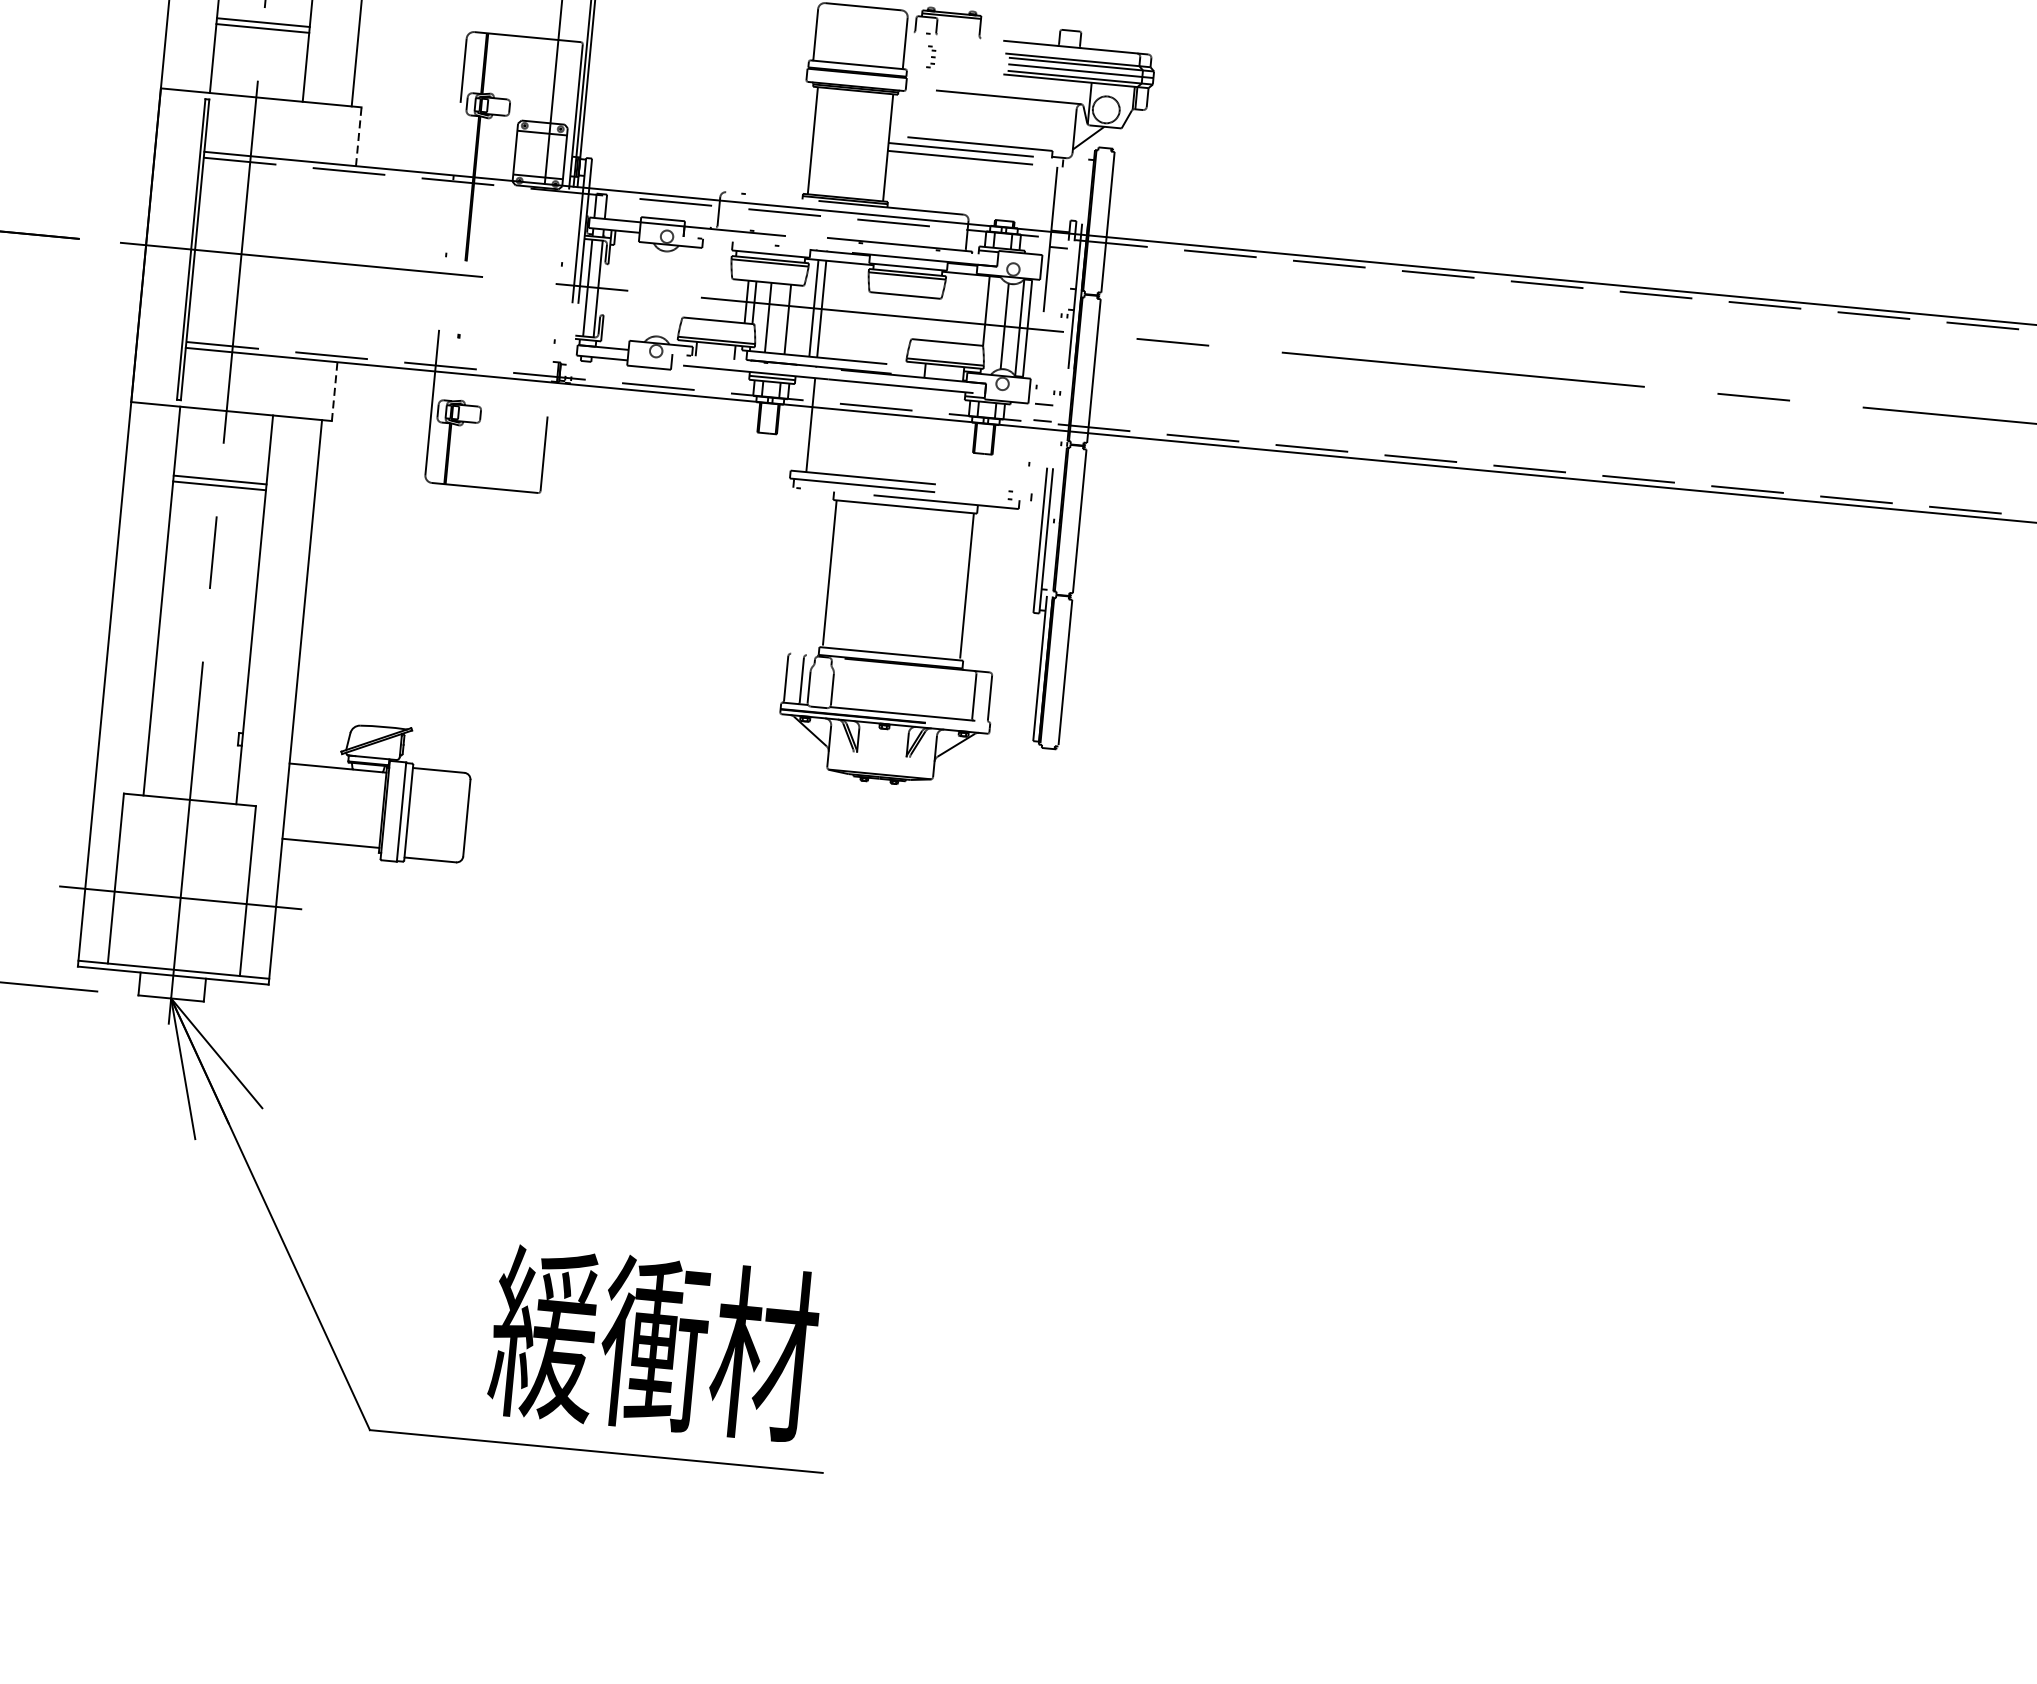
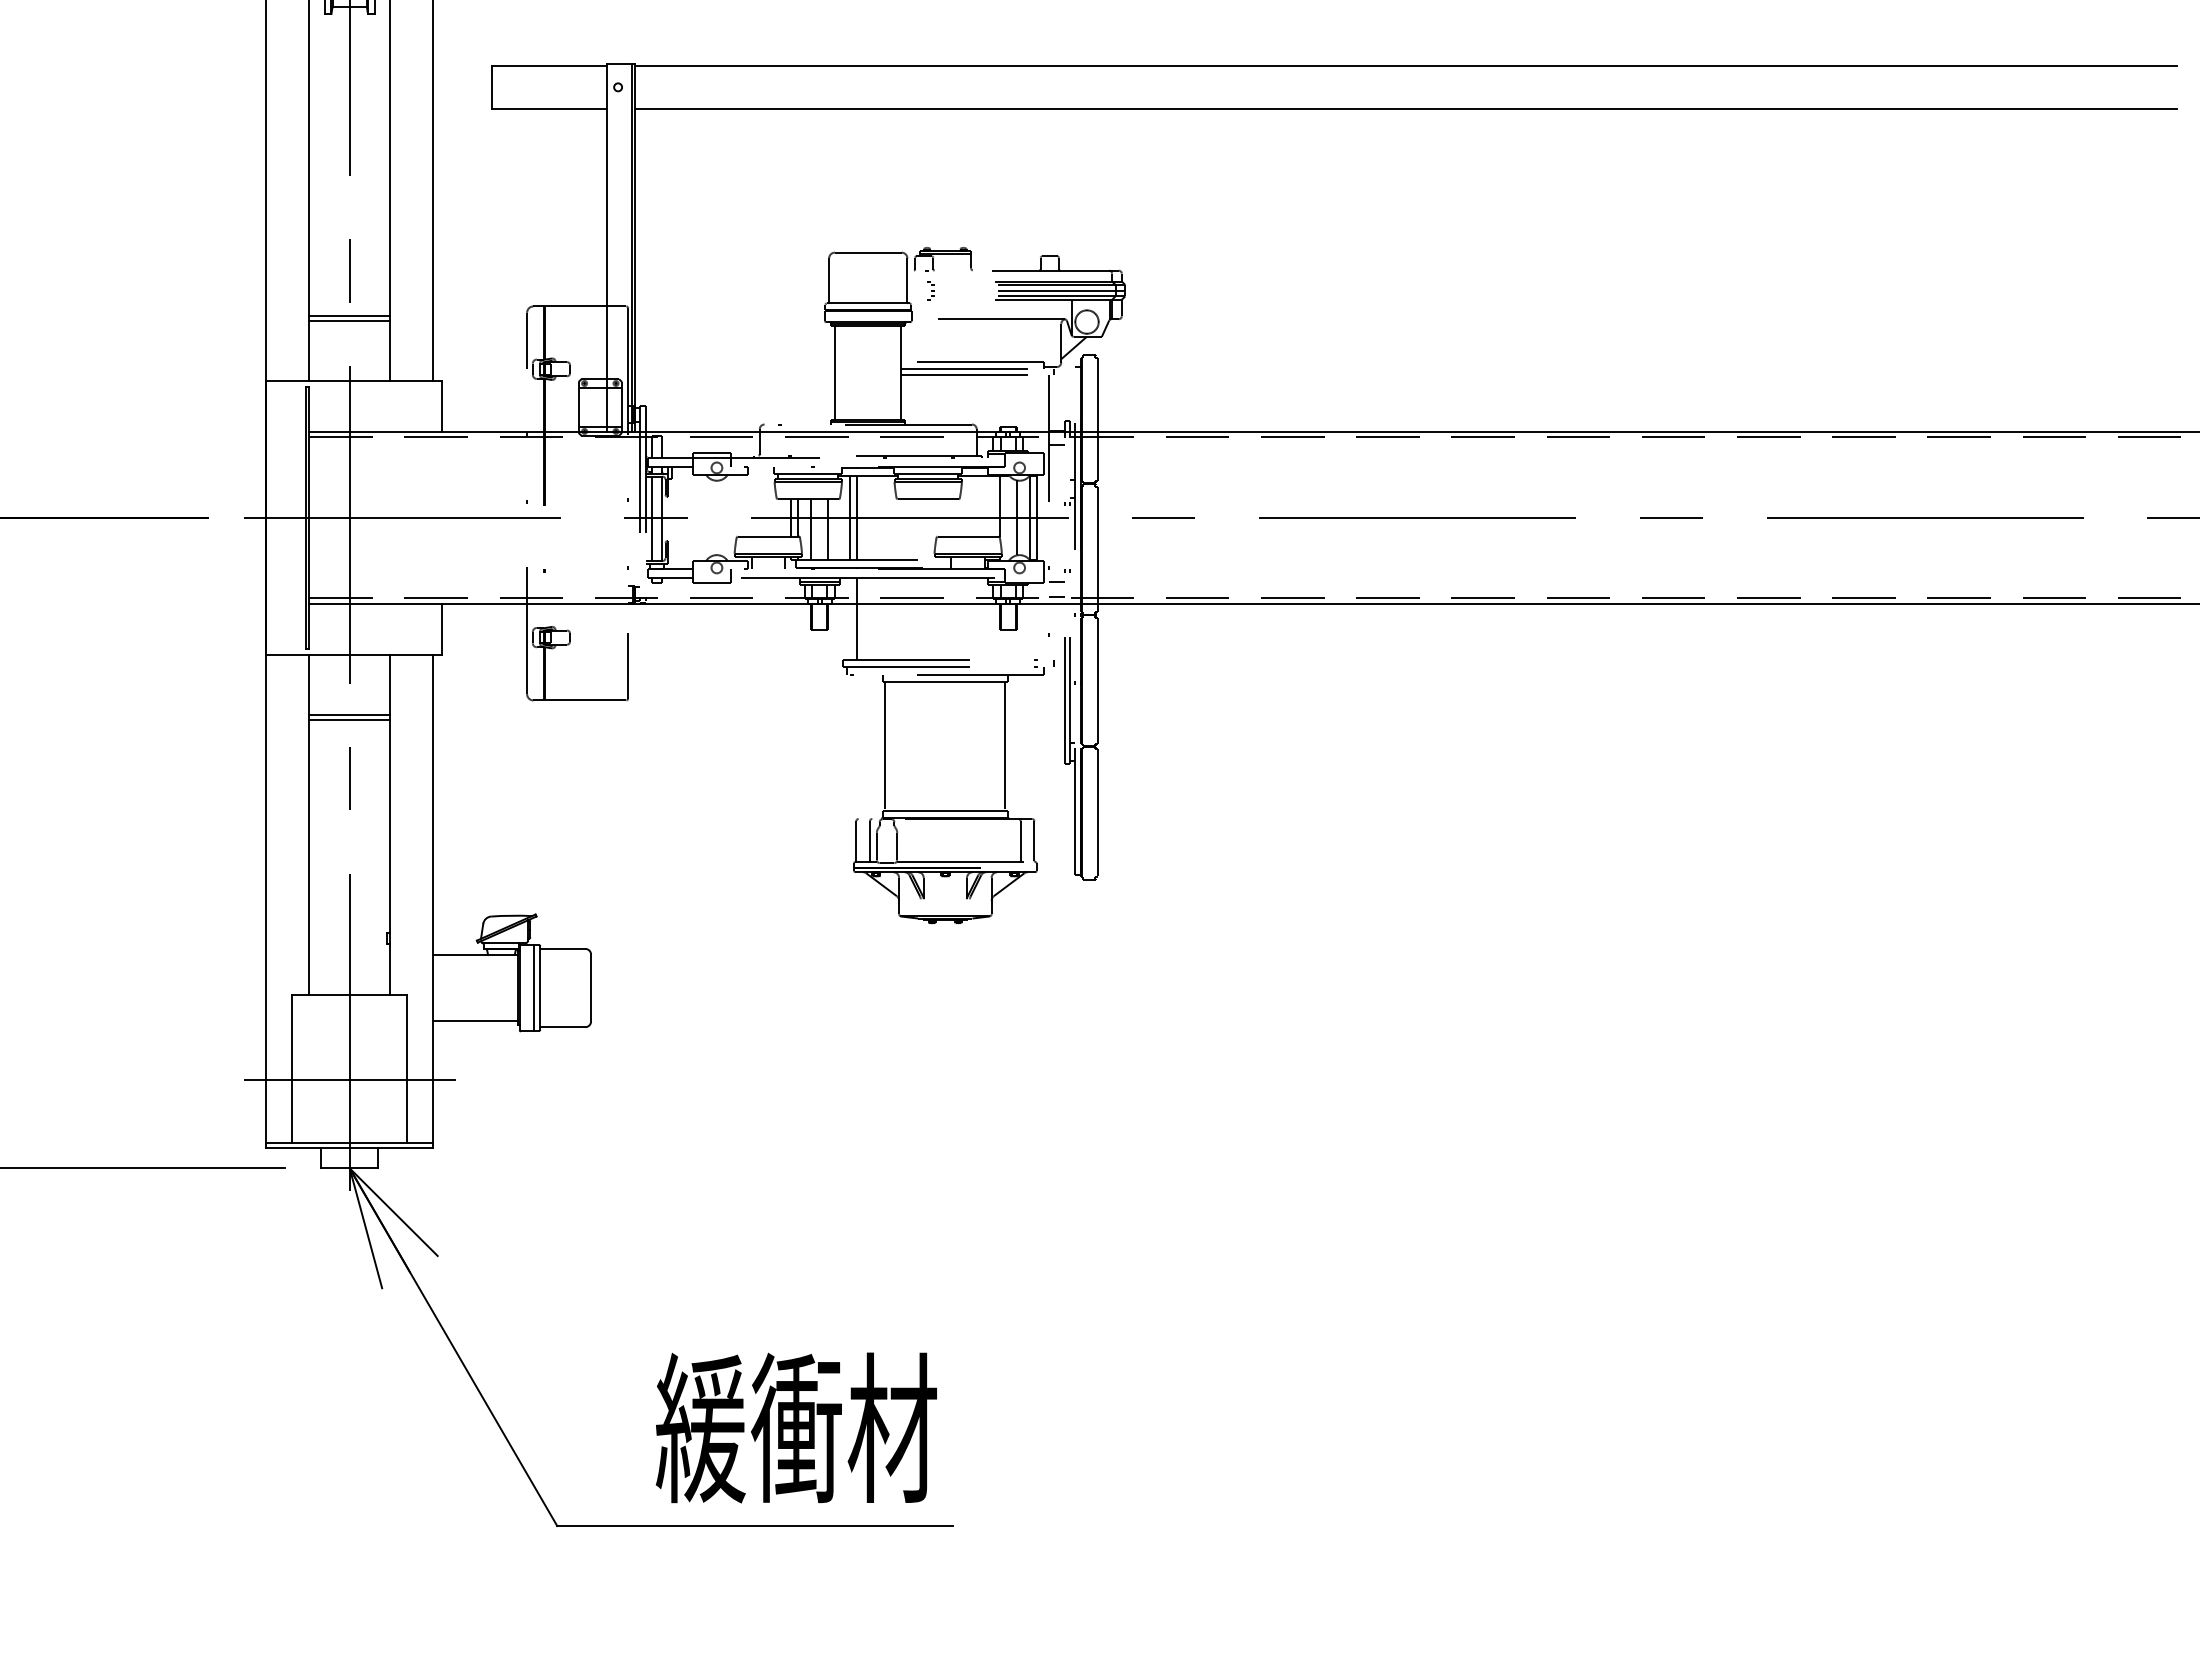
line: (358, 136) -> (441, 406), dashed -> solid
line: (334, 391) -> (441, 629), dashed -> solid

